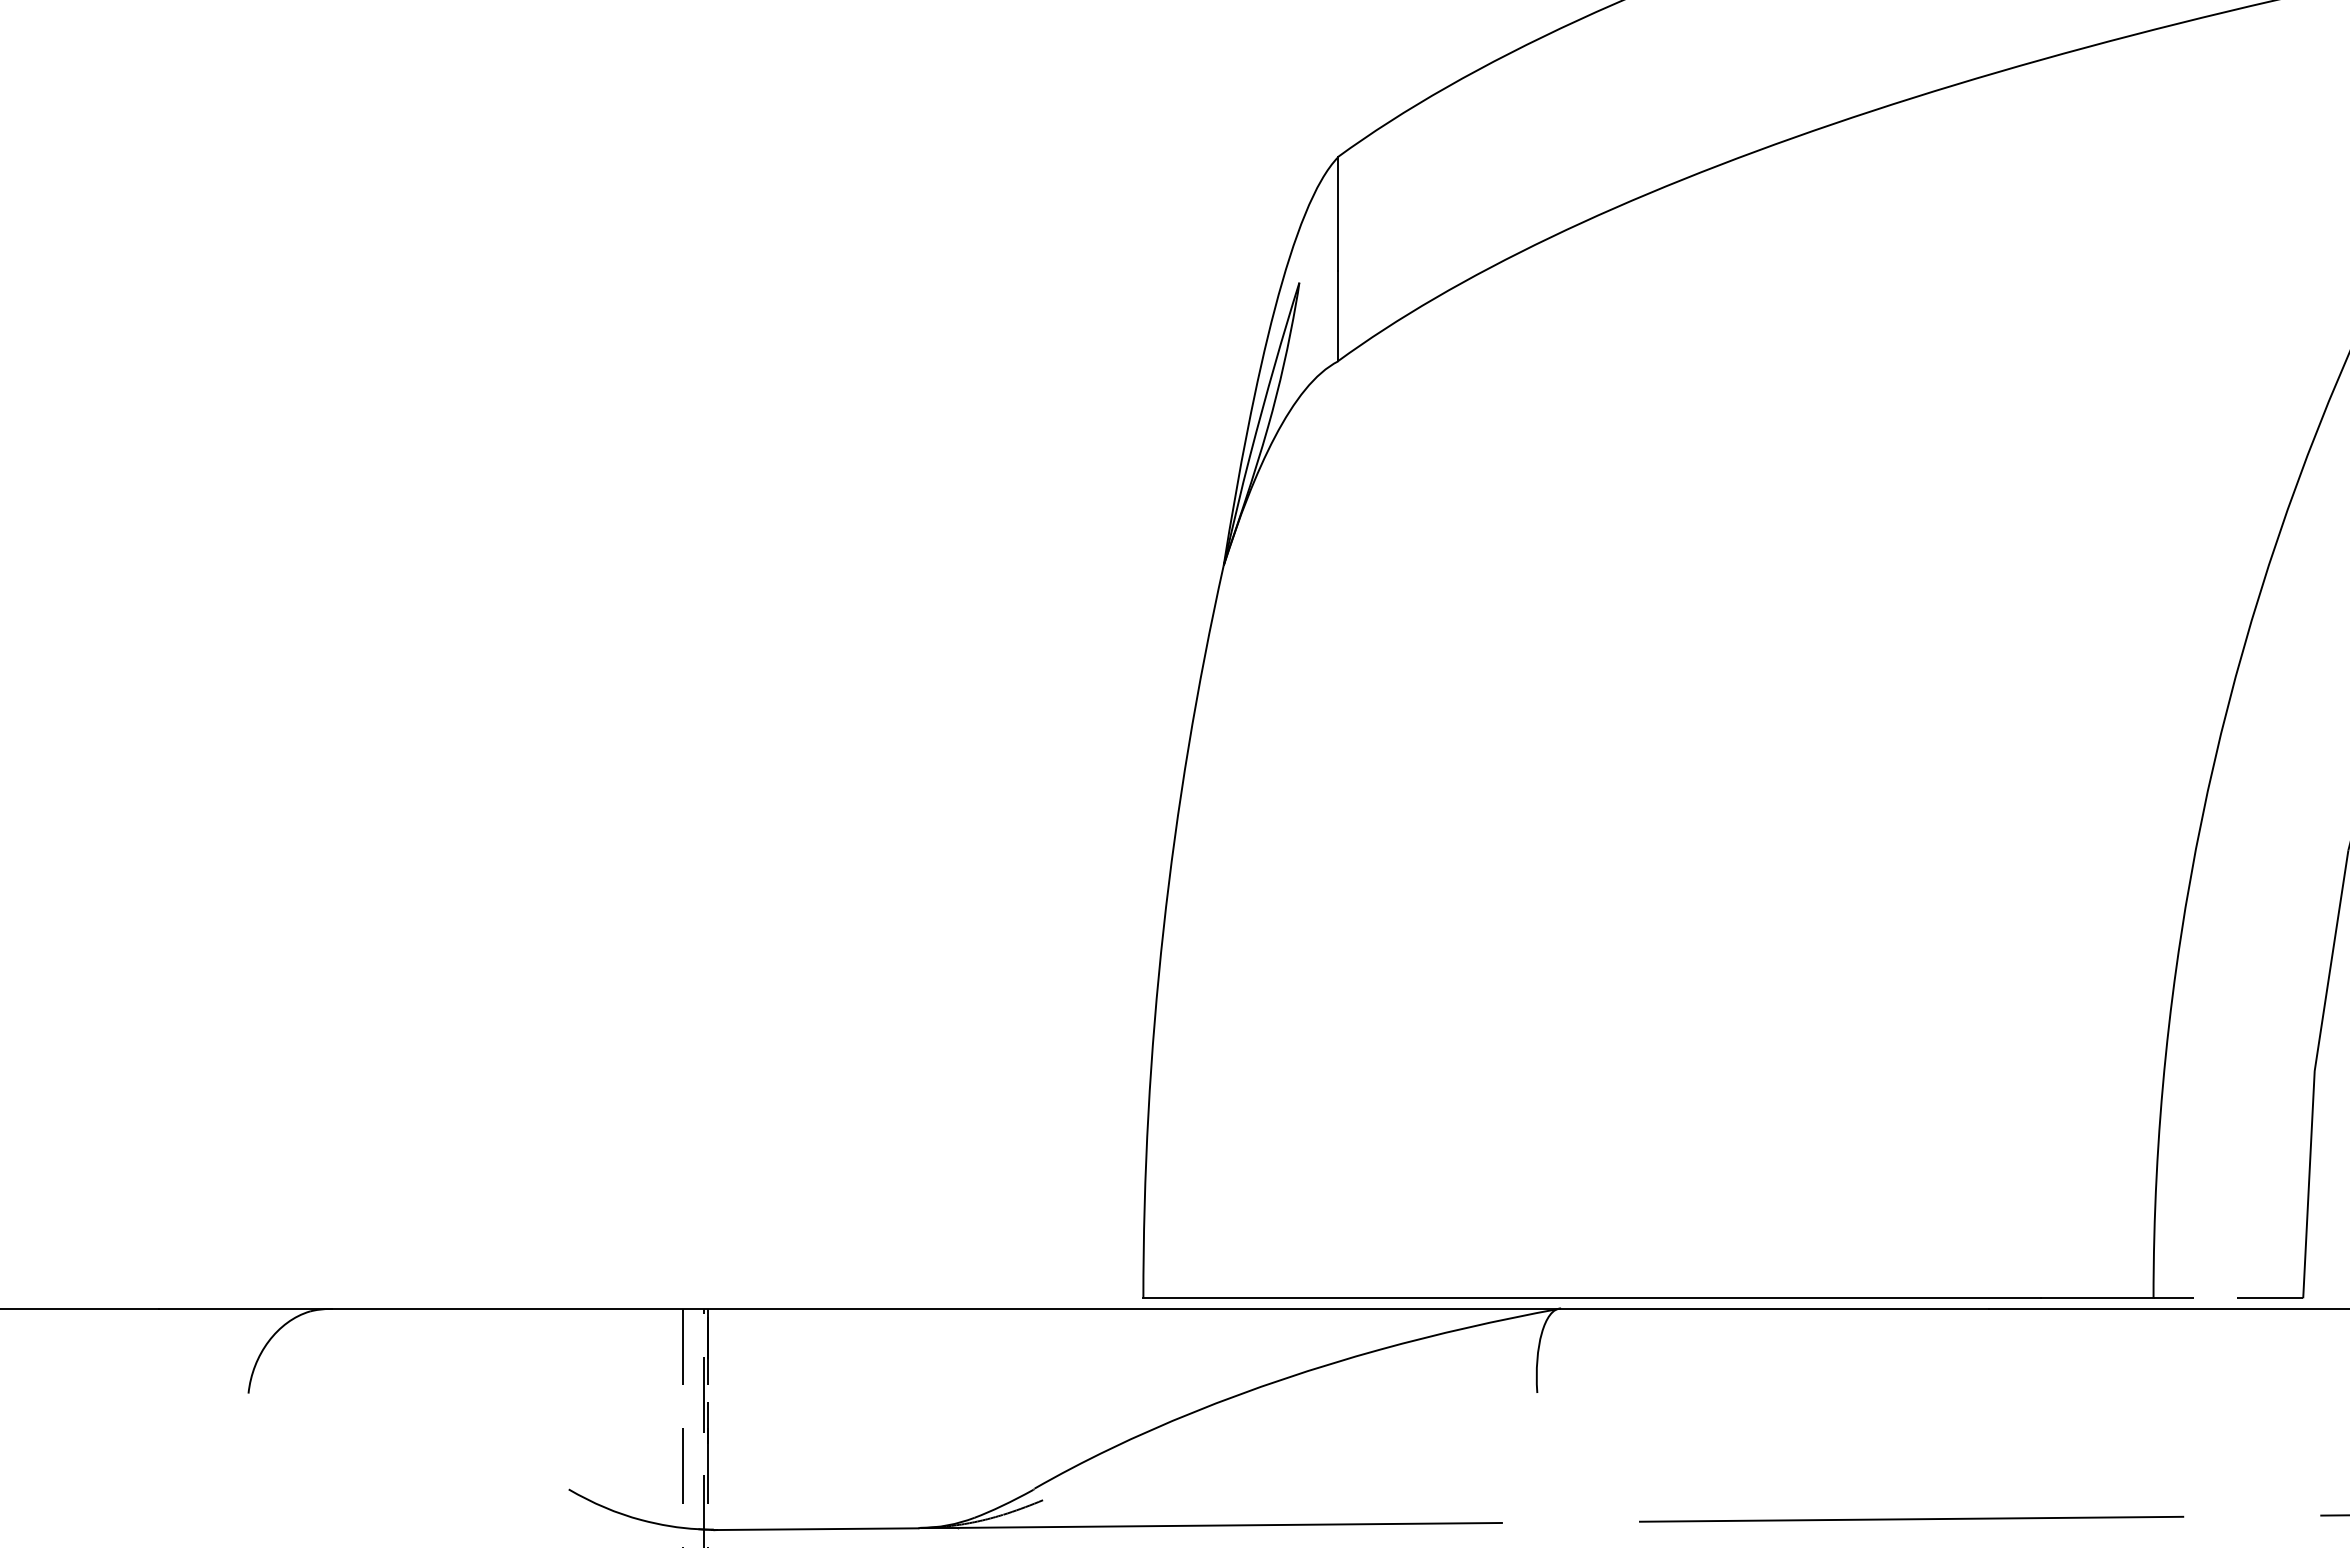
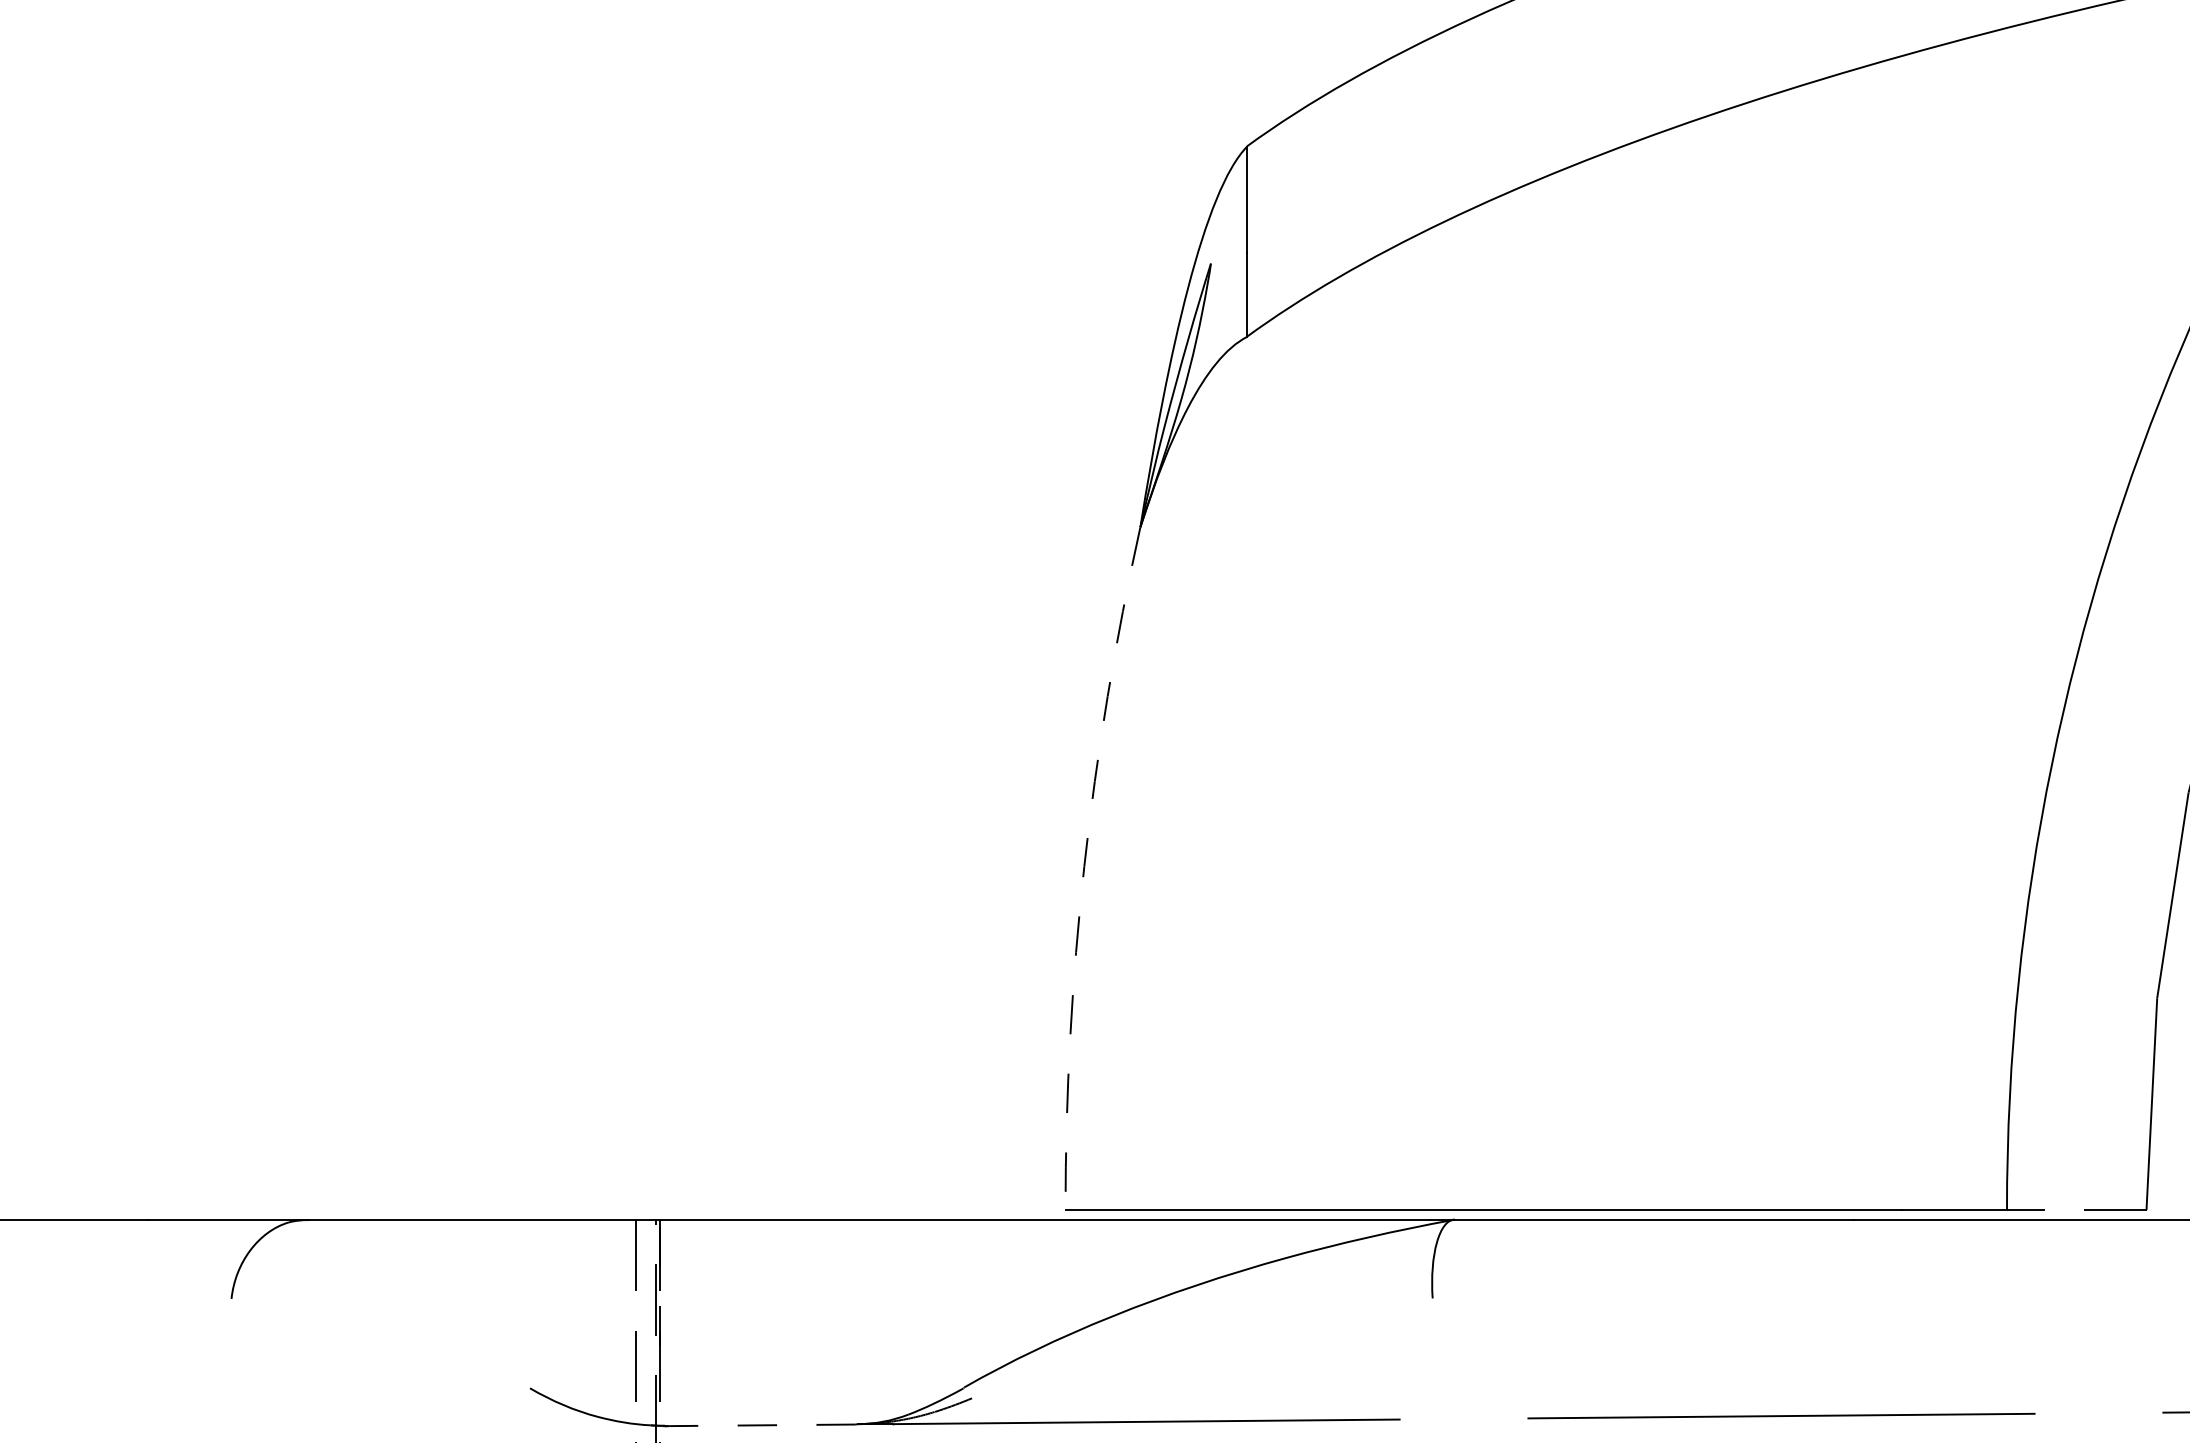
arc: (1163, 929) -> (1084, 866), solid -> dashed
line: (817, 1529) -> (761, 1425), solid -> dashed

